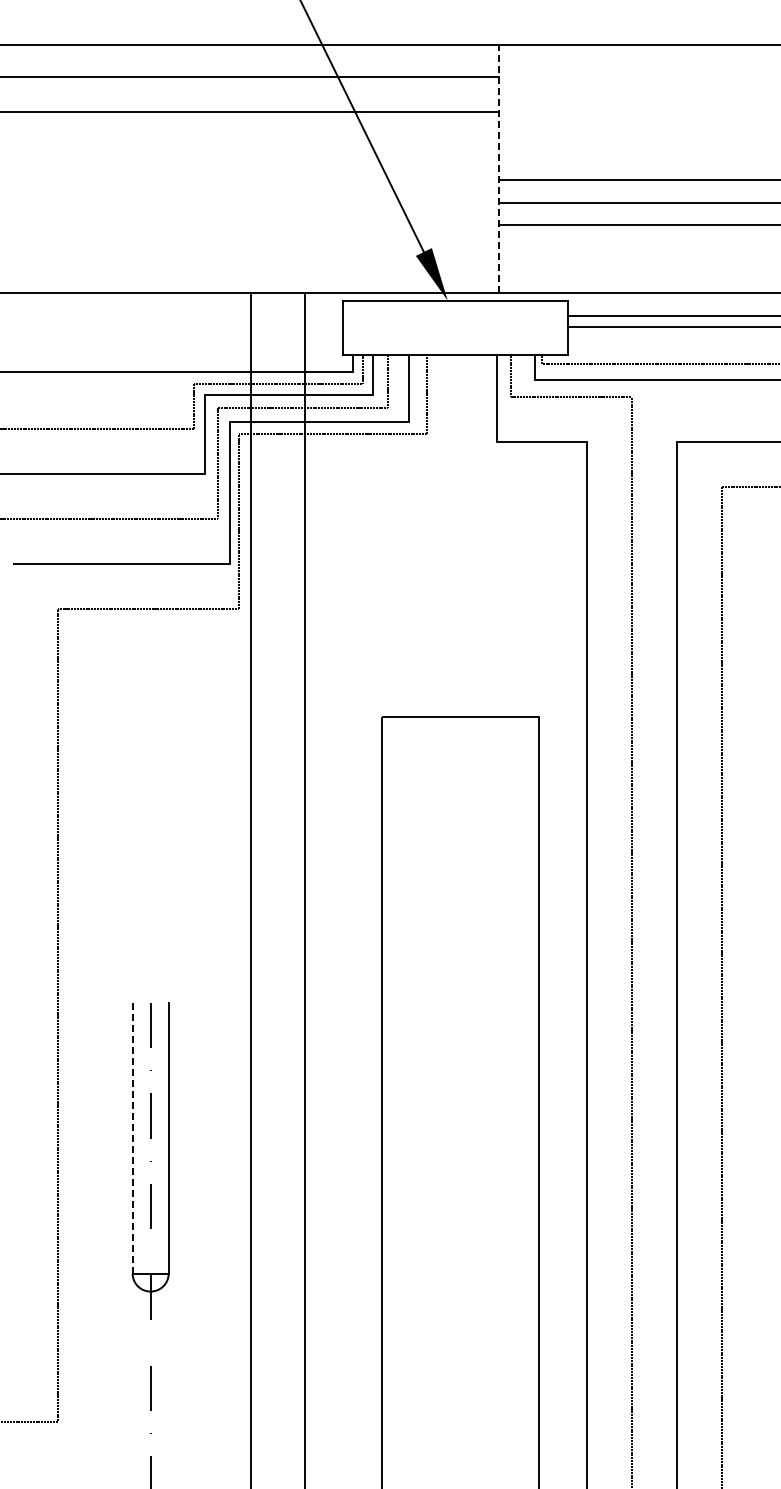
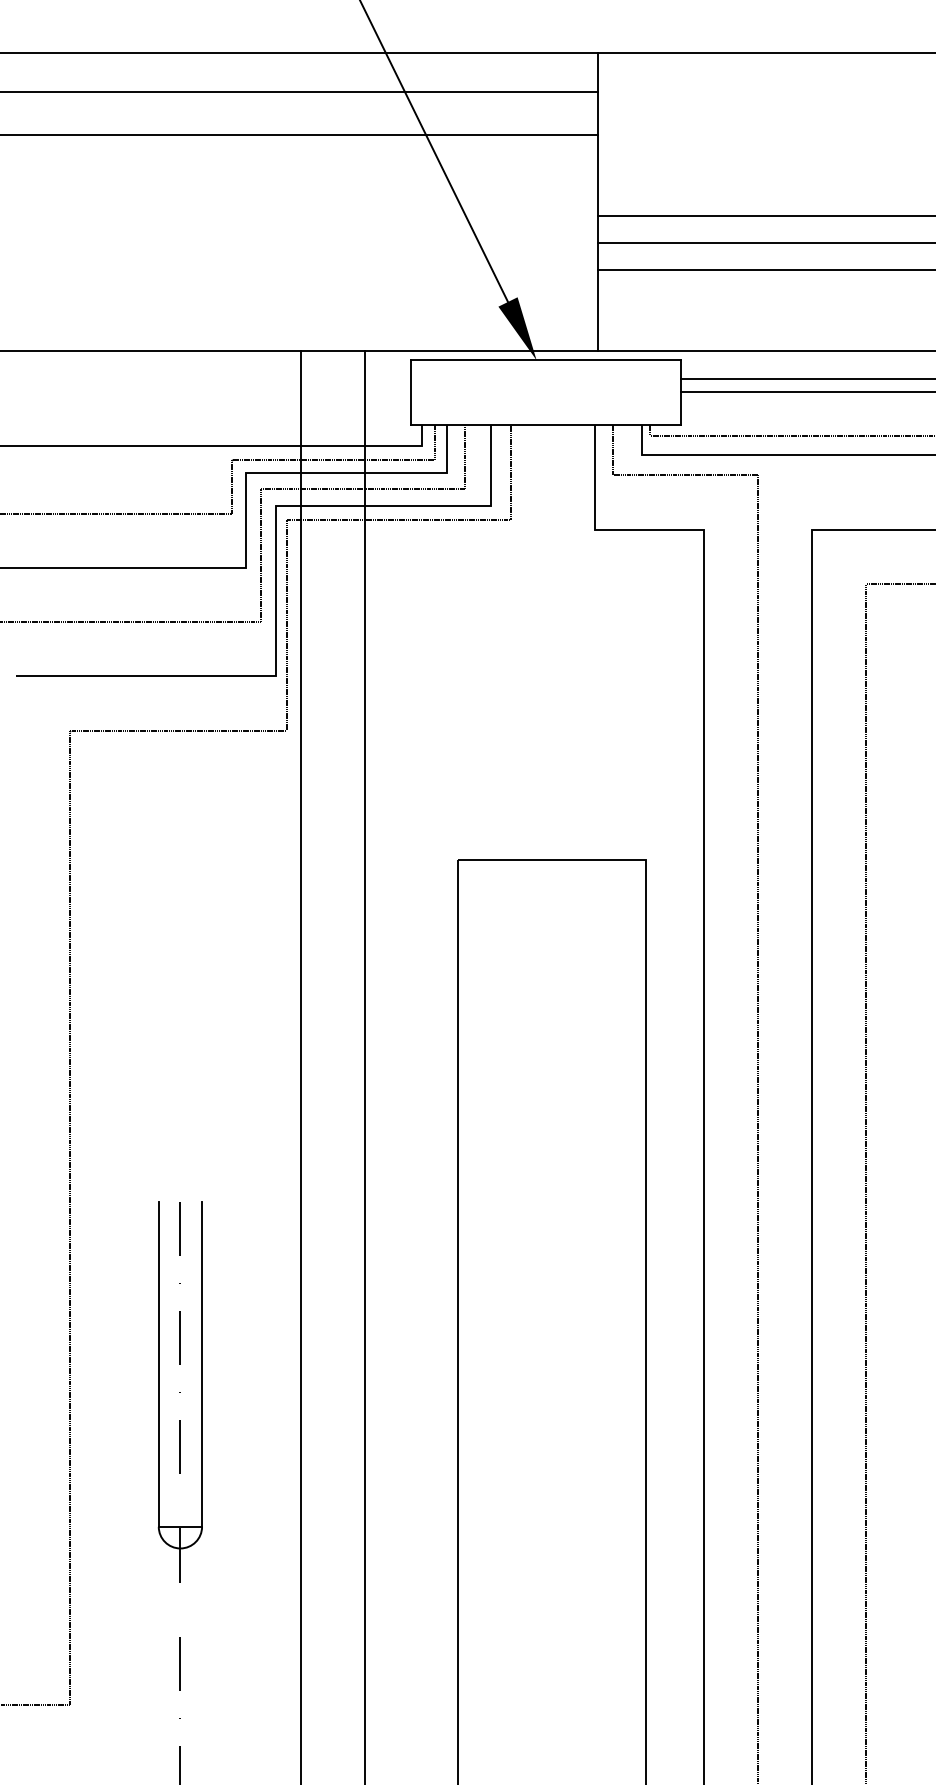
line: (499, 168) -> (598, 201), dashed -> solid
line: (132, 1138) -> (158, 1364), dashed -> solid

